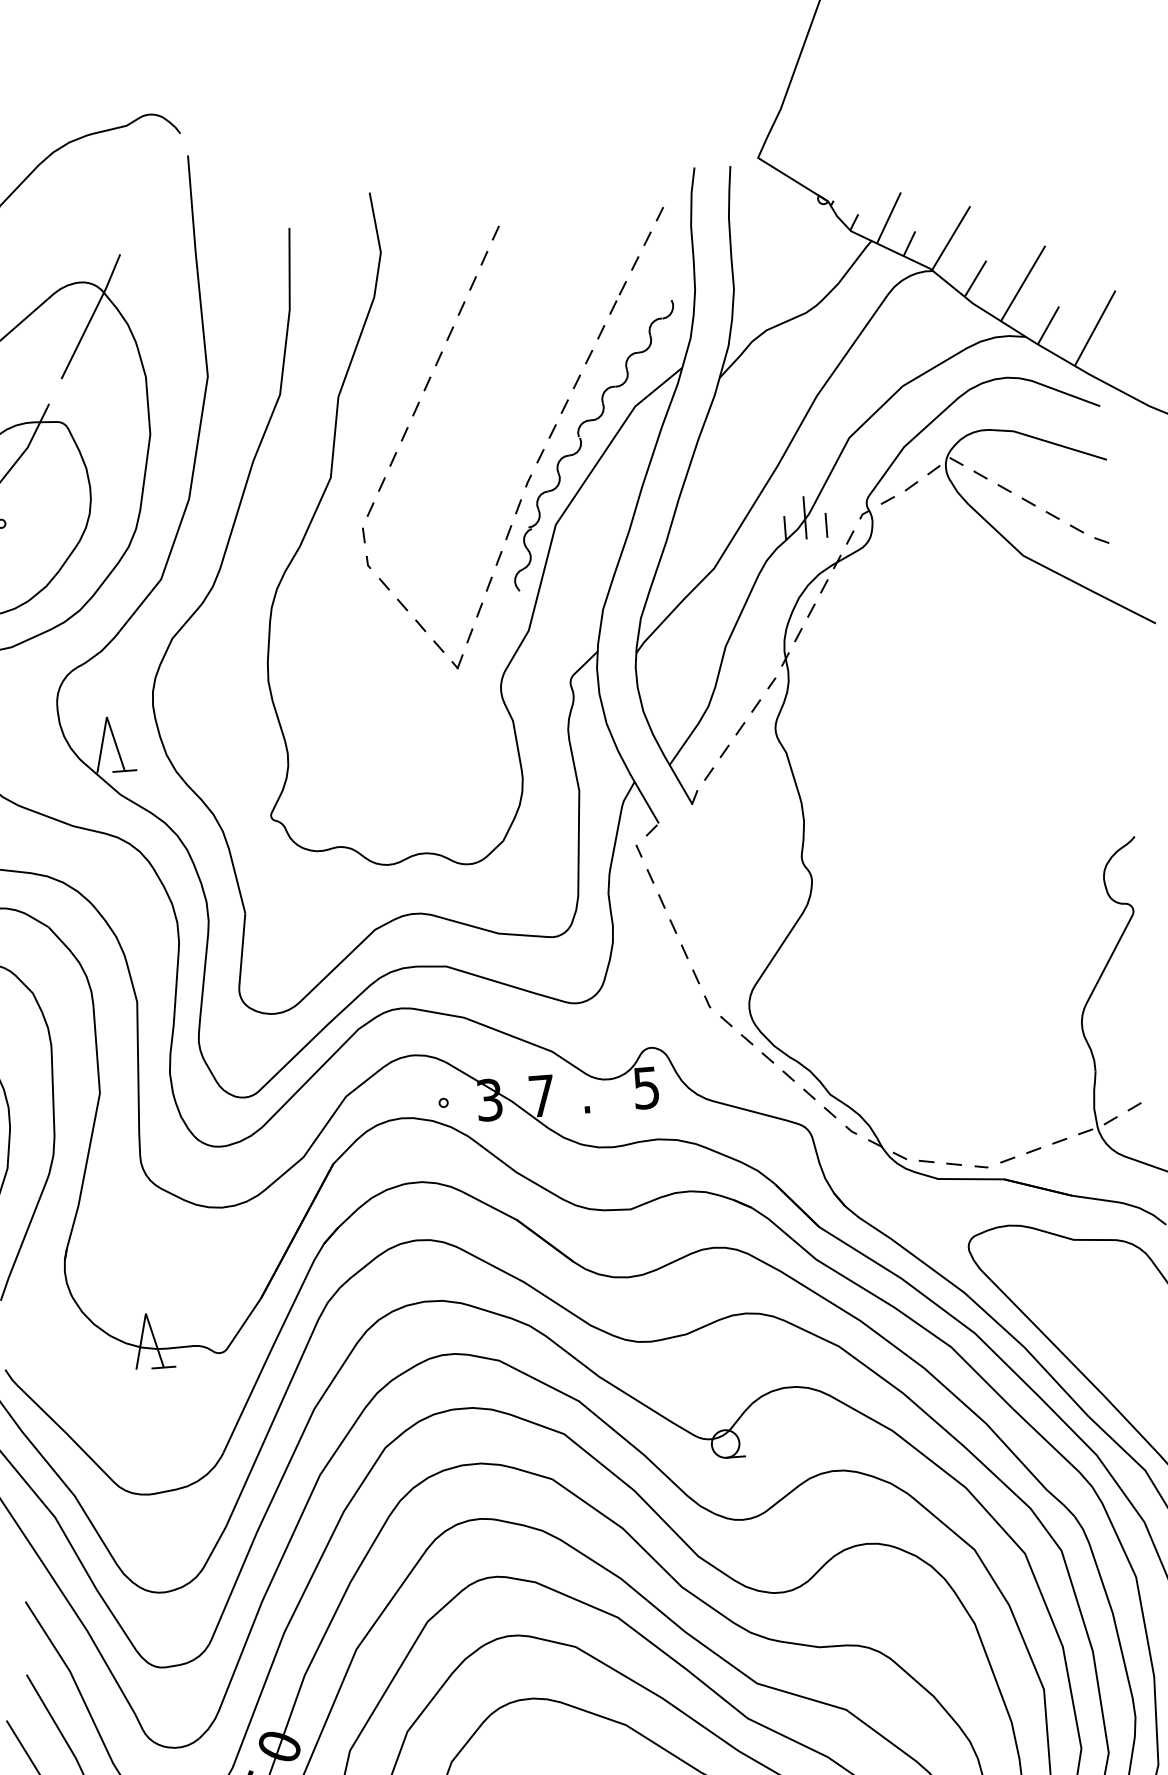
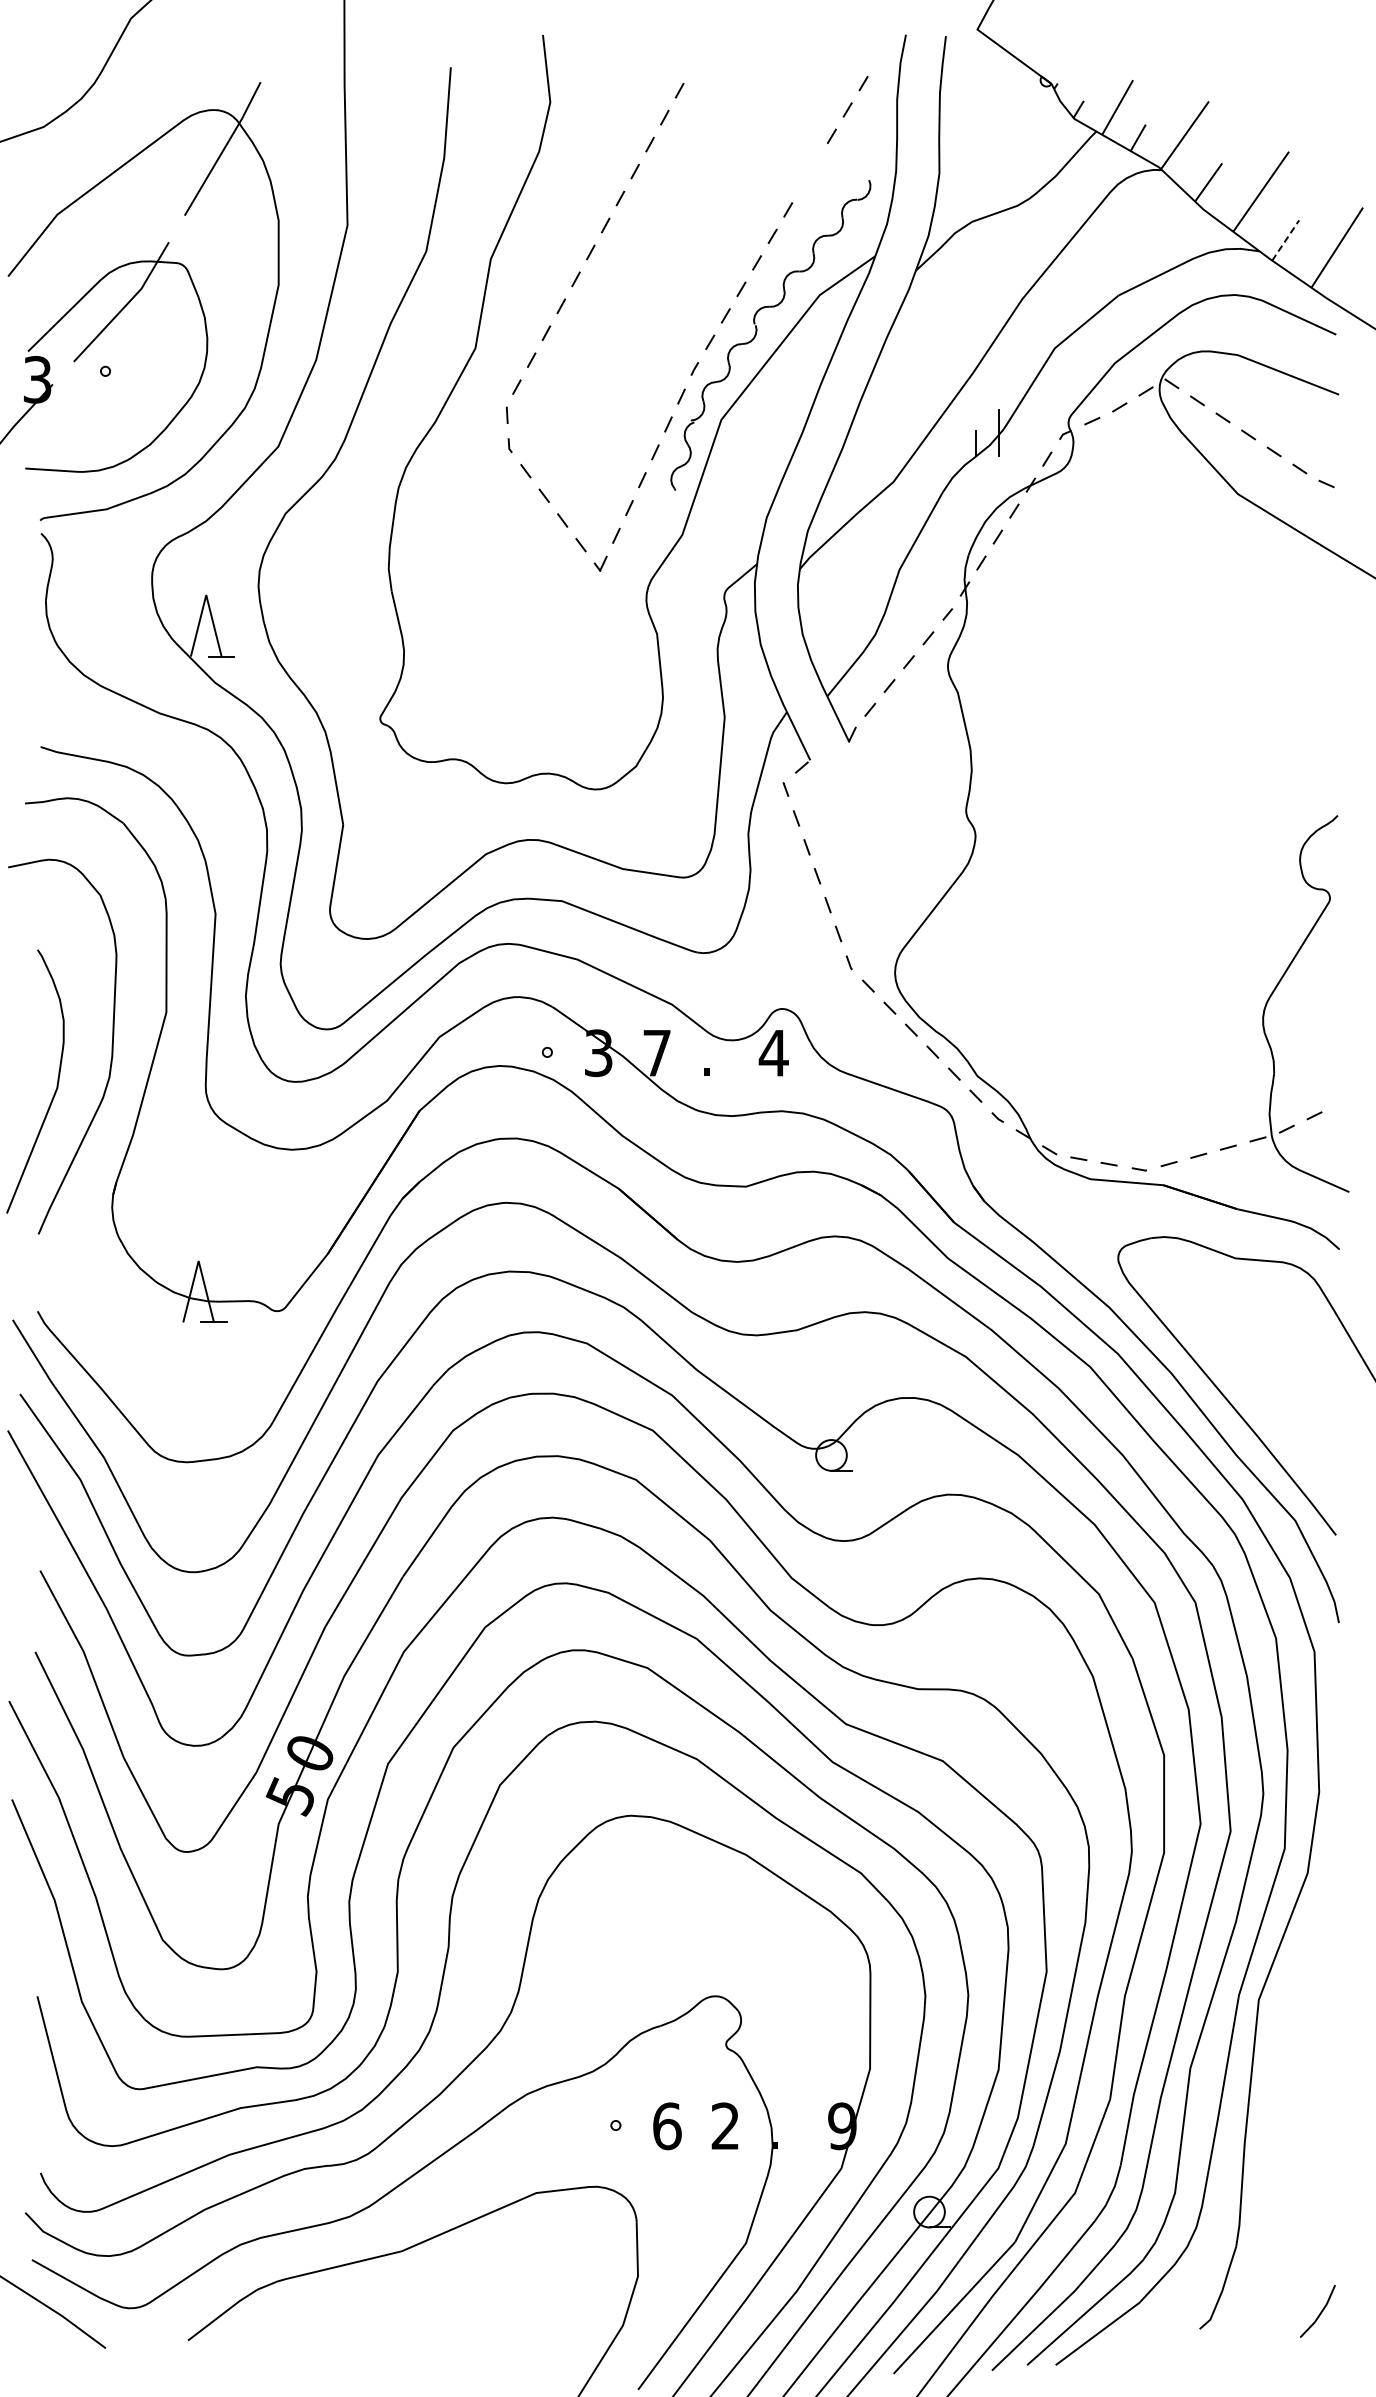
line: (619, 294) -> (811, 169), removed
line: (1048, 325) -> (1285, 240), solid -> dashed
line: (826, 525) -> (1021, 443), removed
text: (646, 1088) -> (773, 1053), 5 -> 4

